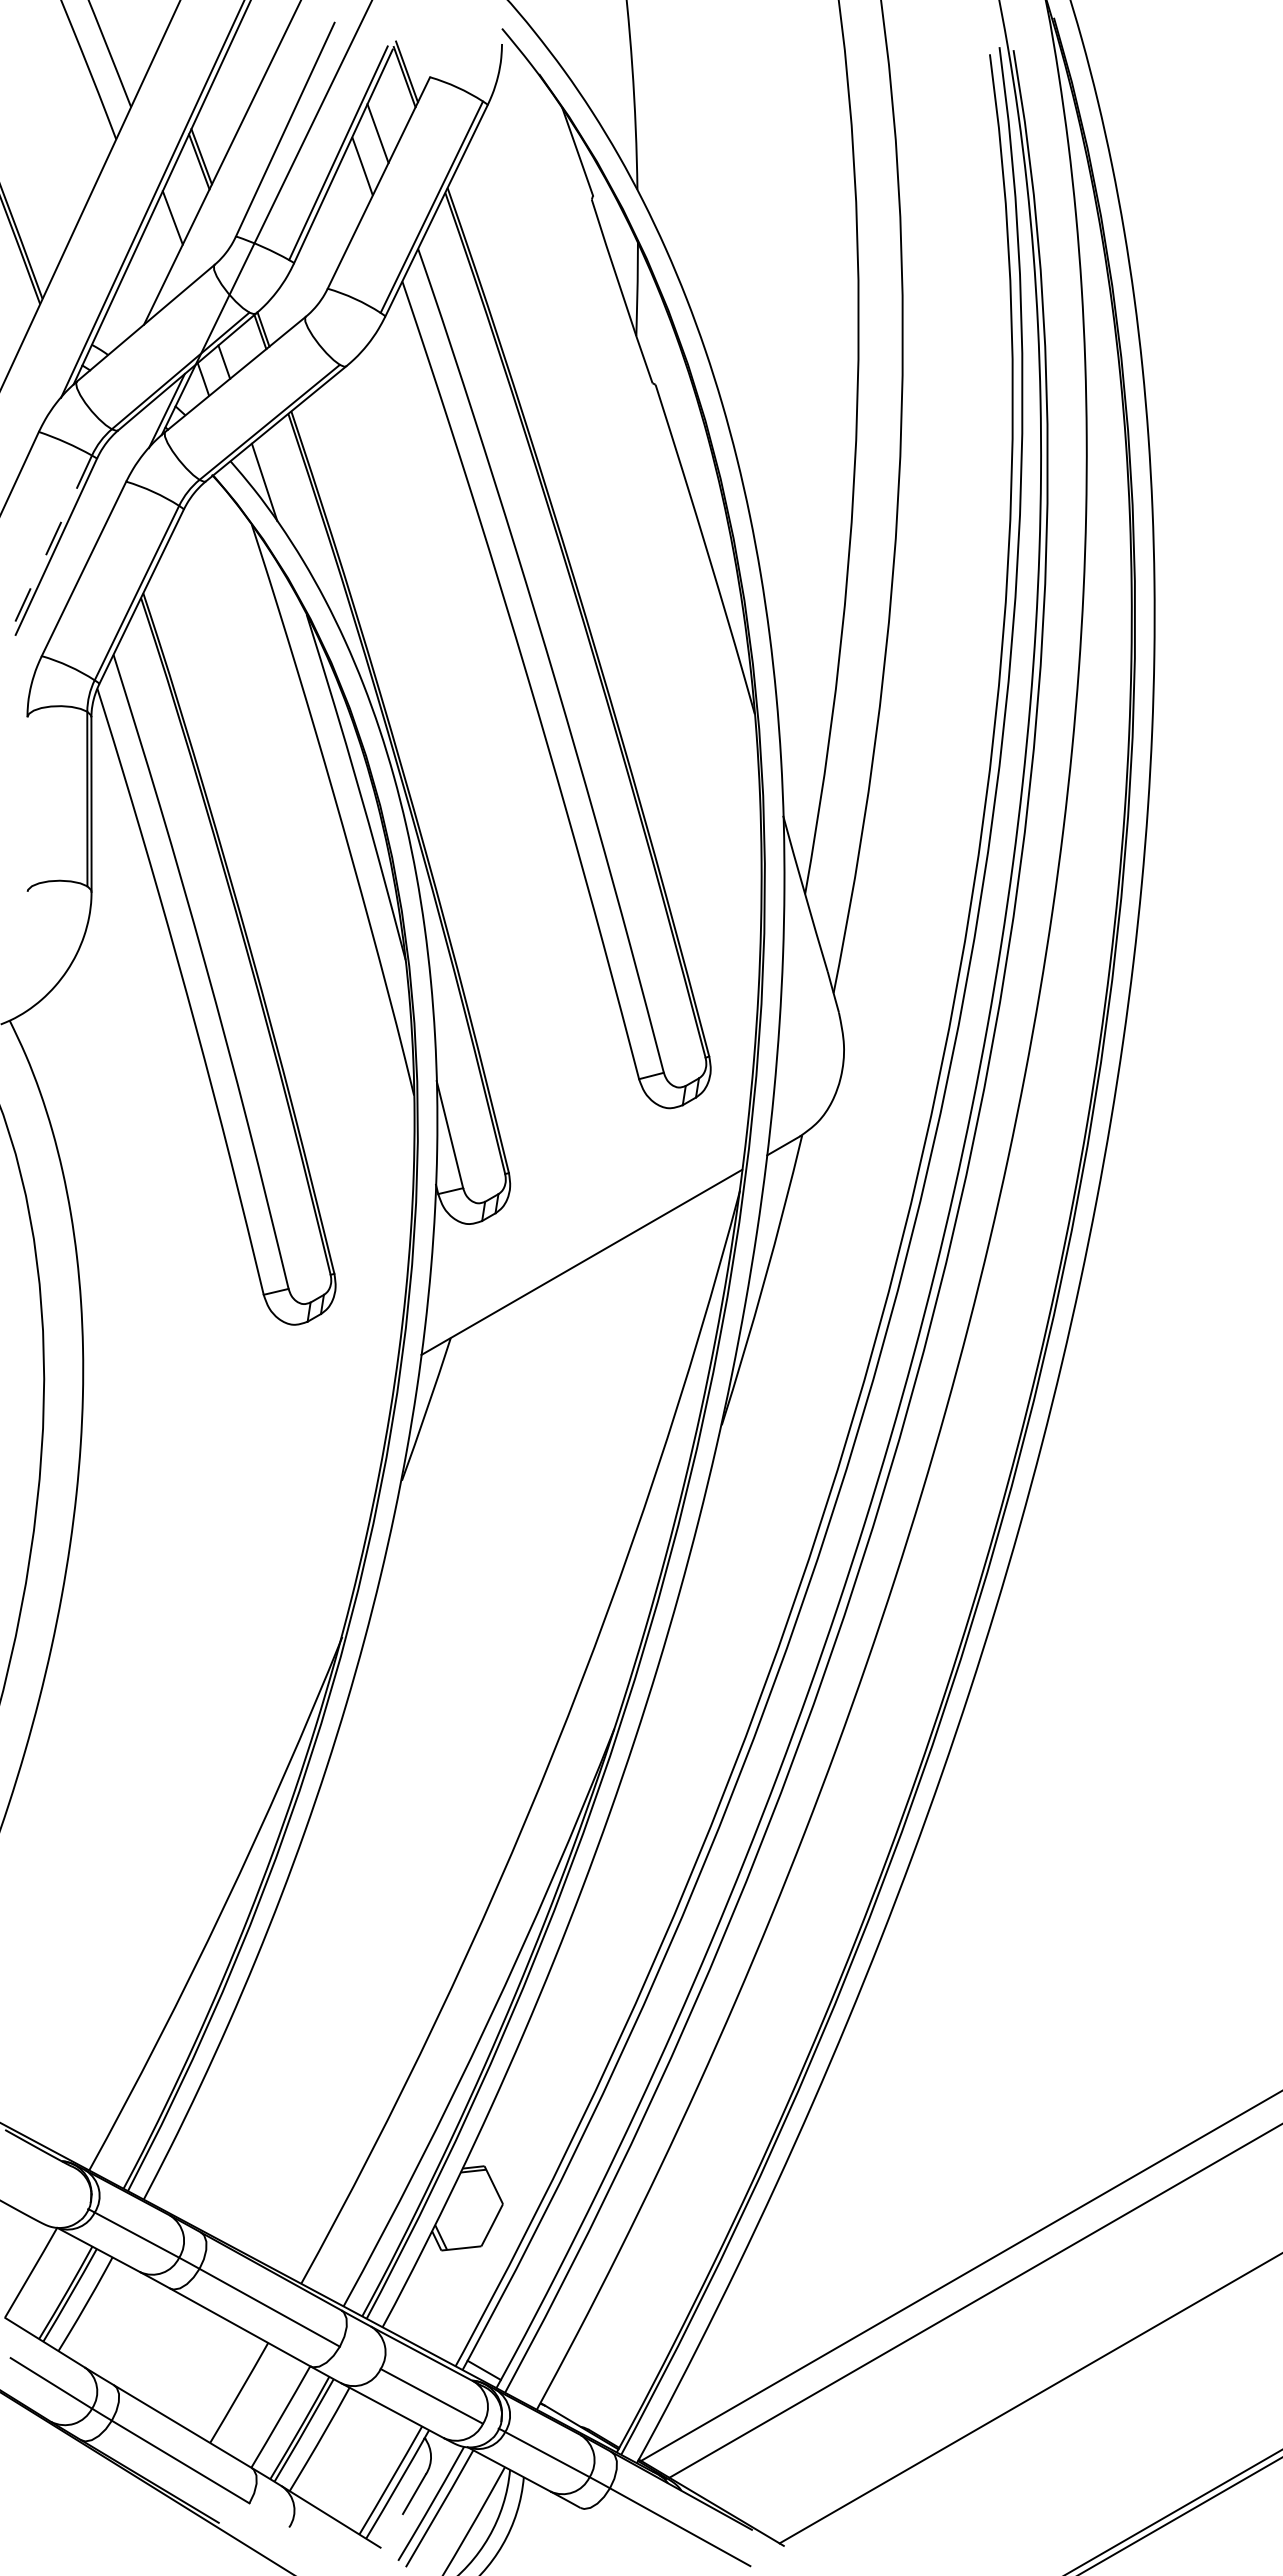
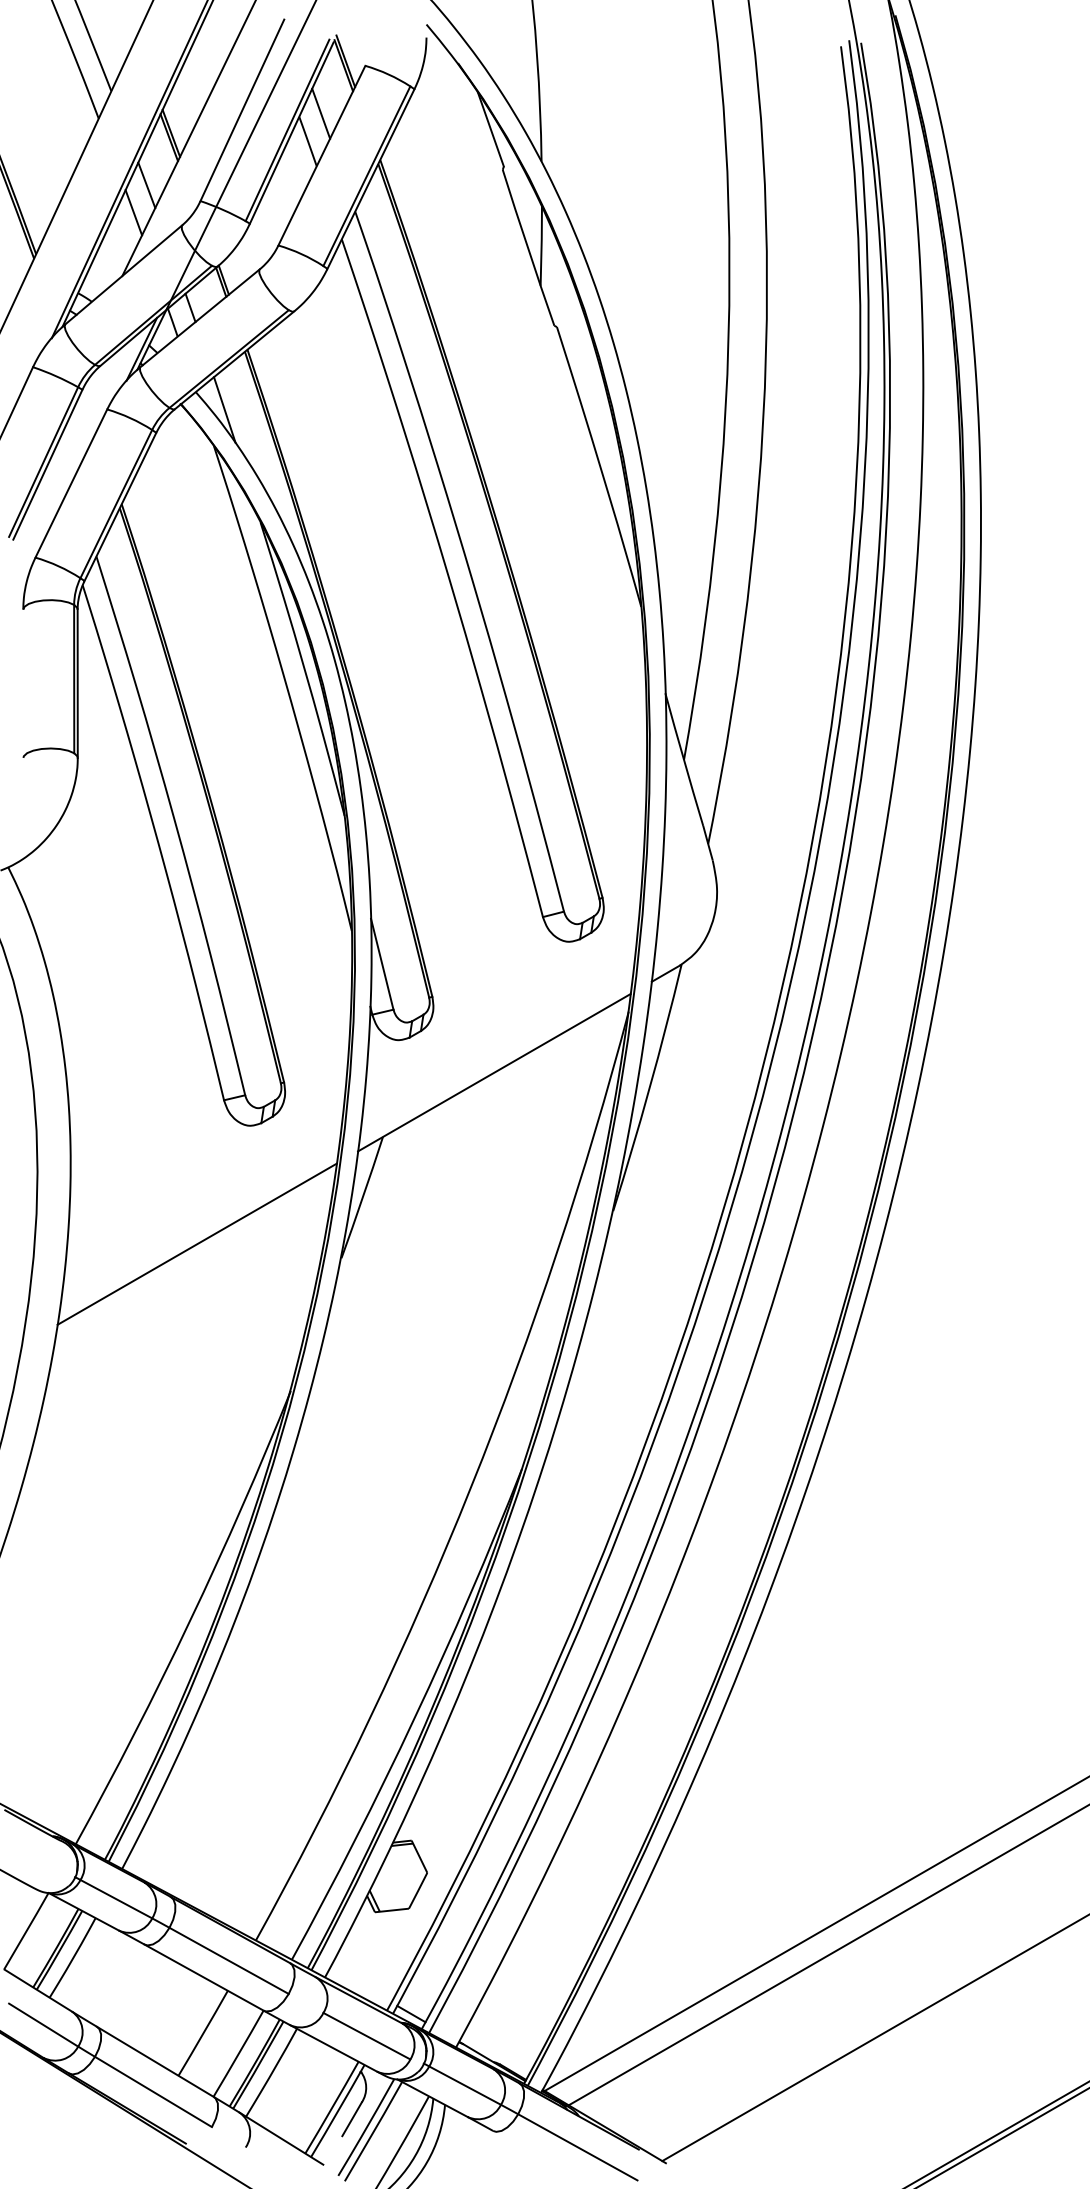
line: (157, 249) -> (133, 212), added
line: (51, 544) -> (43, 462), dashed -> solid
line: (231, 1464) -> (196, 1244), added

